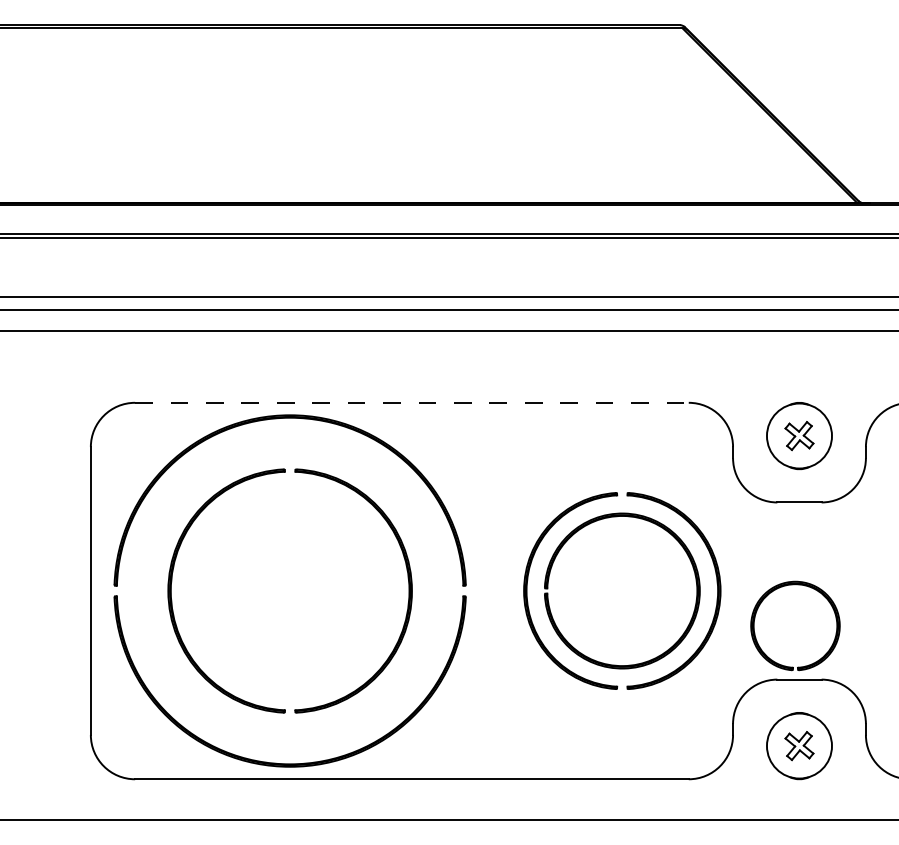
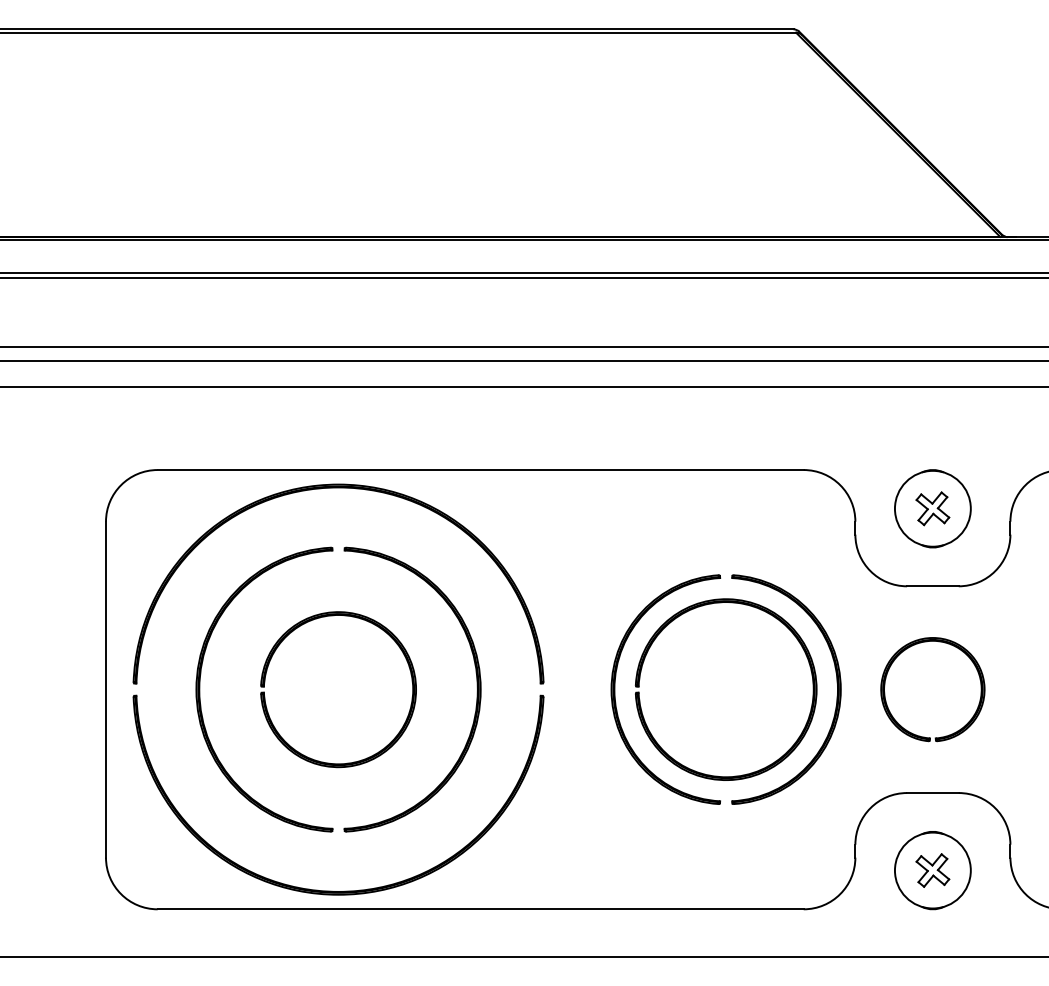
line: (411, 402) -> (480, 469), dashed -> solid
part: (250, 542) -> (292, 633), added
part: (795, 585) -> (932, 642), moved

